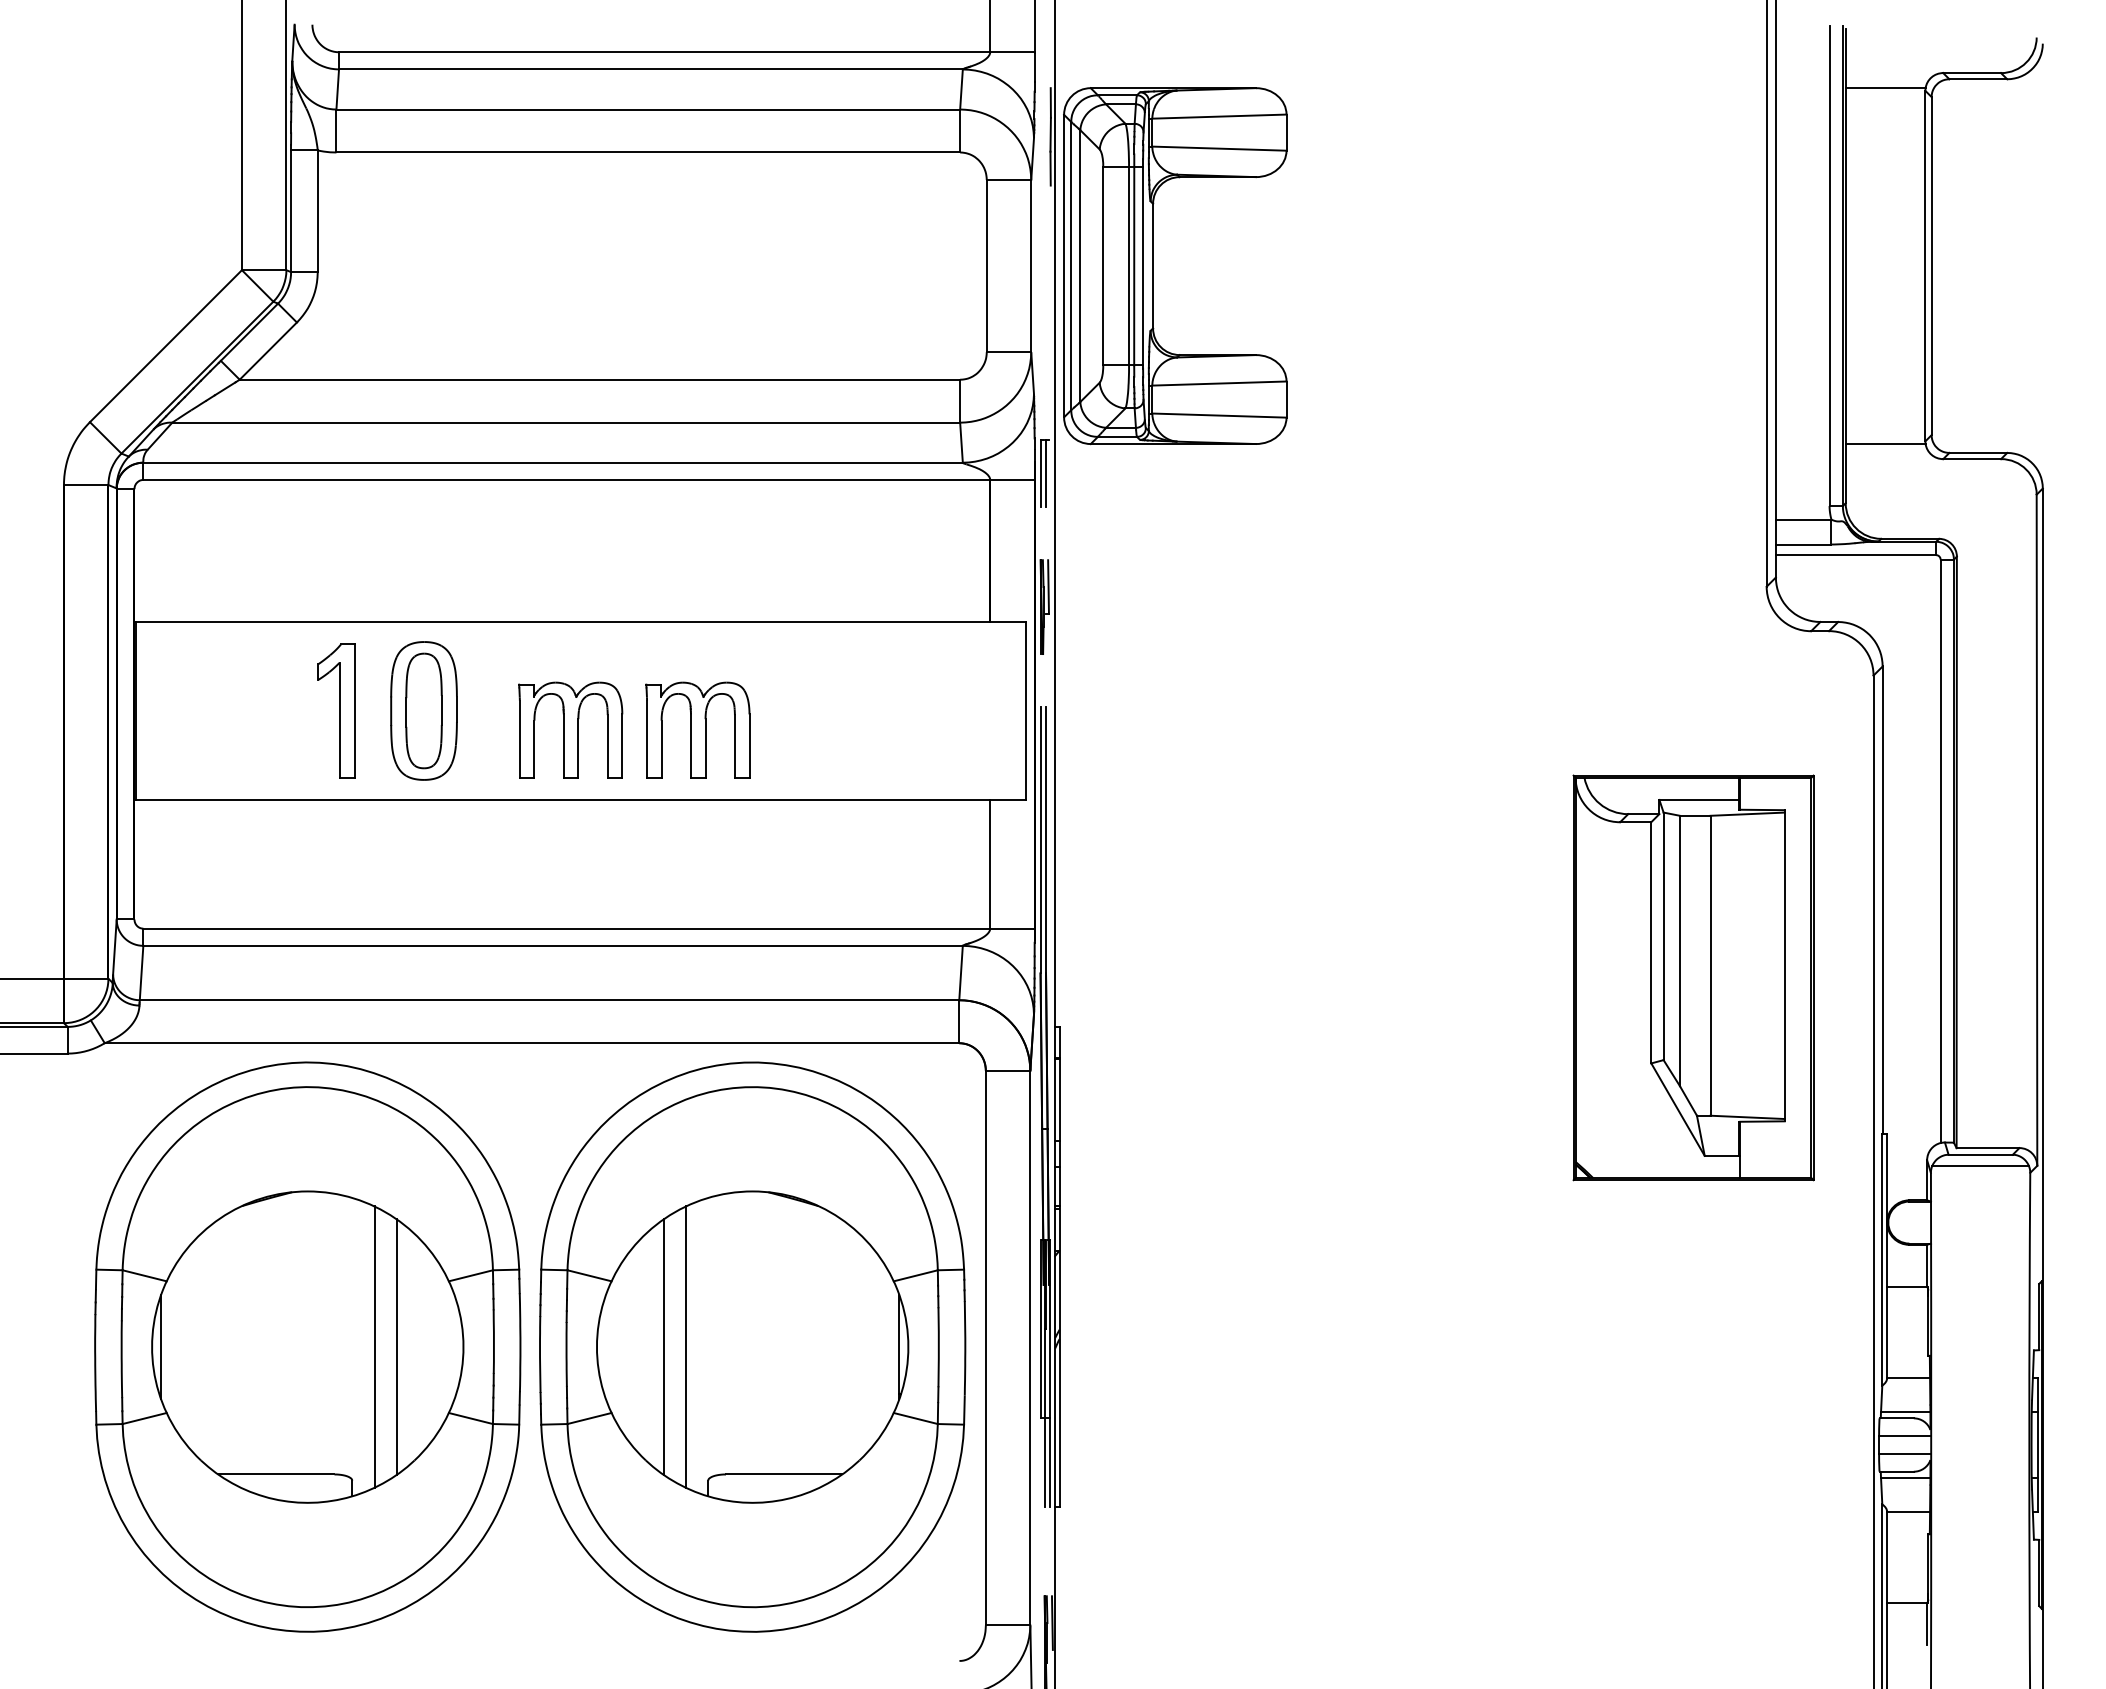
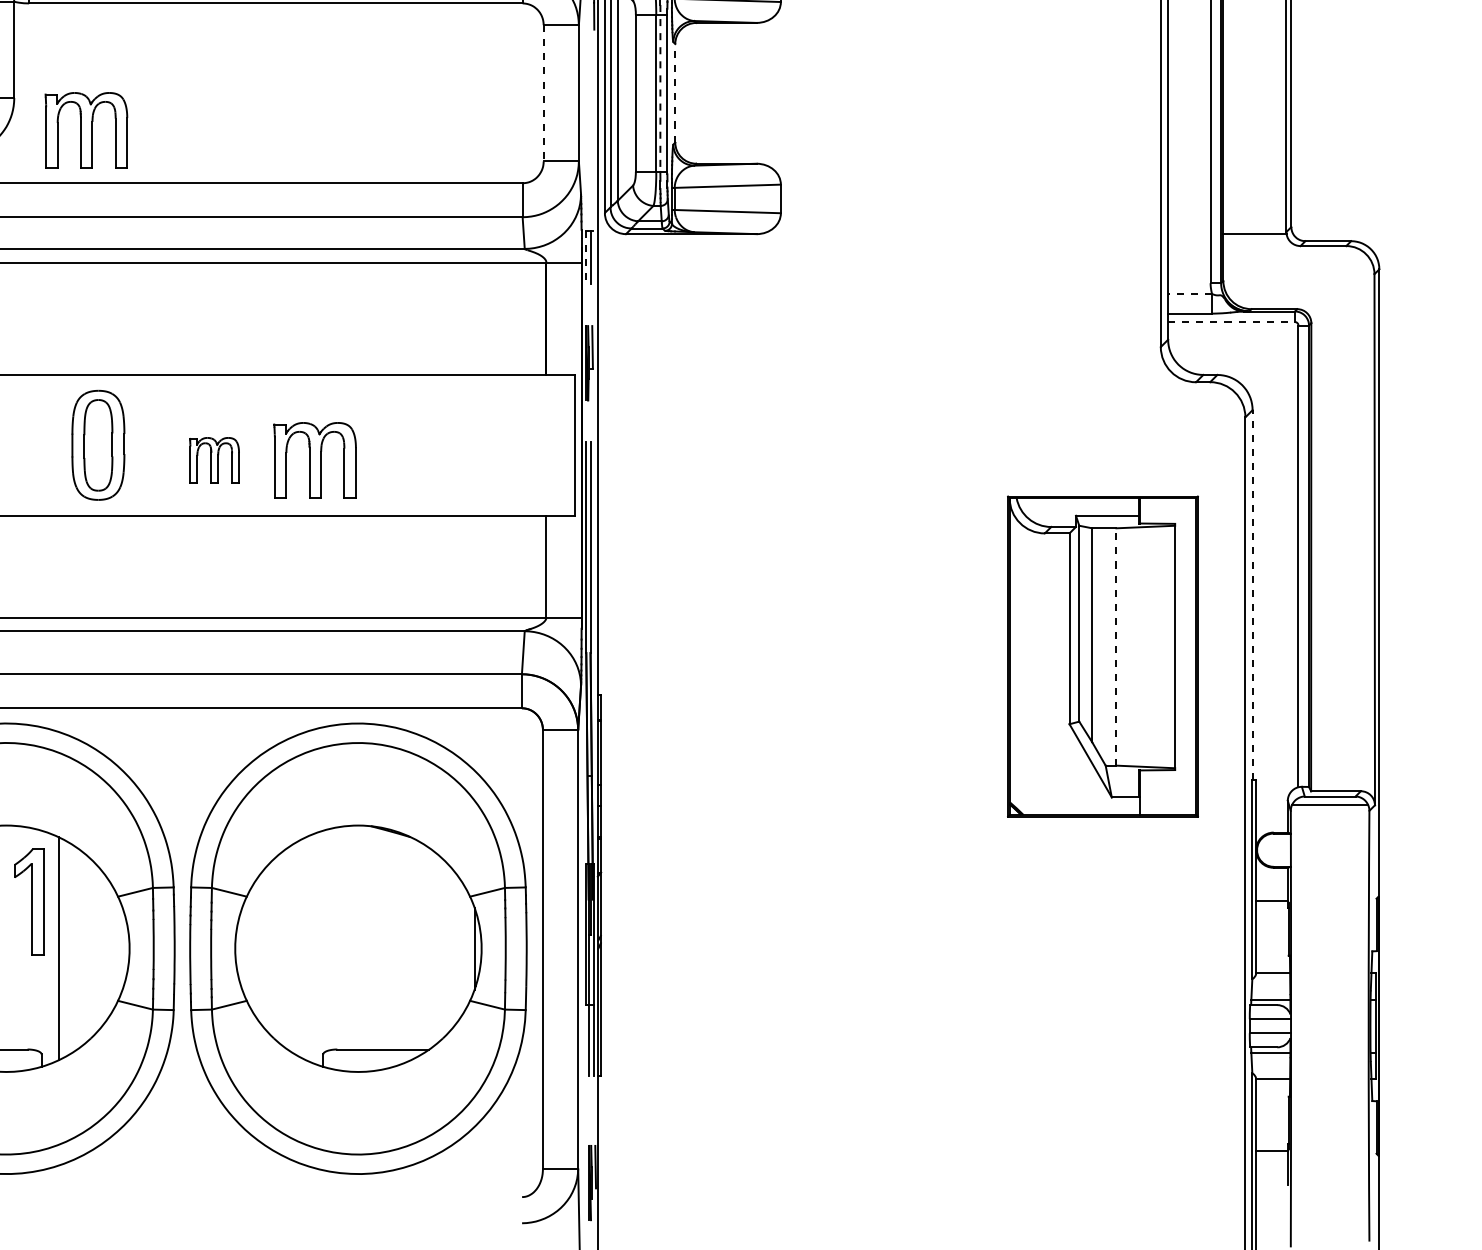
line: (1134, 260) -> (660, 88), solid -> dashed
line: (1153, 265) -> (675, 92), solid -> dashed
line: (986, 266) -> (543, 93), solid -> dashed
part: (408, 312) -> (86, 130), added
line: (1040, 473) -> (586, 257), solid -> dashed
line: (1803, 519) -> (1189, 293), solid -> dashed
line: (1856, 555) -> (1231, 322), solid -> dashed
part: (336, 710) -> (29, 901), moved
part: (570, 729) -> (214, 460), size x0.6
line: (1882, 900) -> (1252, 595), solid -> dashed
line: (1710, 965) -> (1116, 646), solid -> dashed
line: (396, 1346) -> (76, 948), removed
line: (663, 1346) -> (287, 948), removed
line: (685, 1346) -> (305, 948), removed

